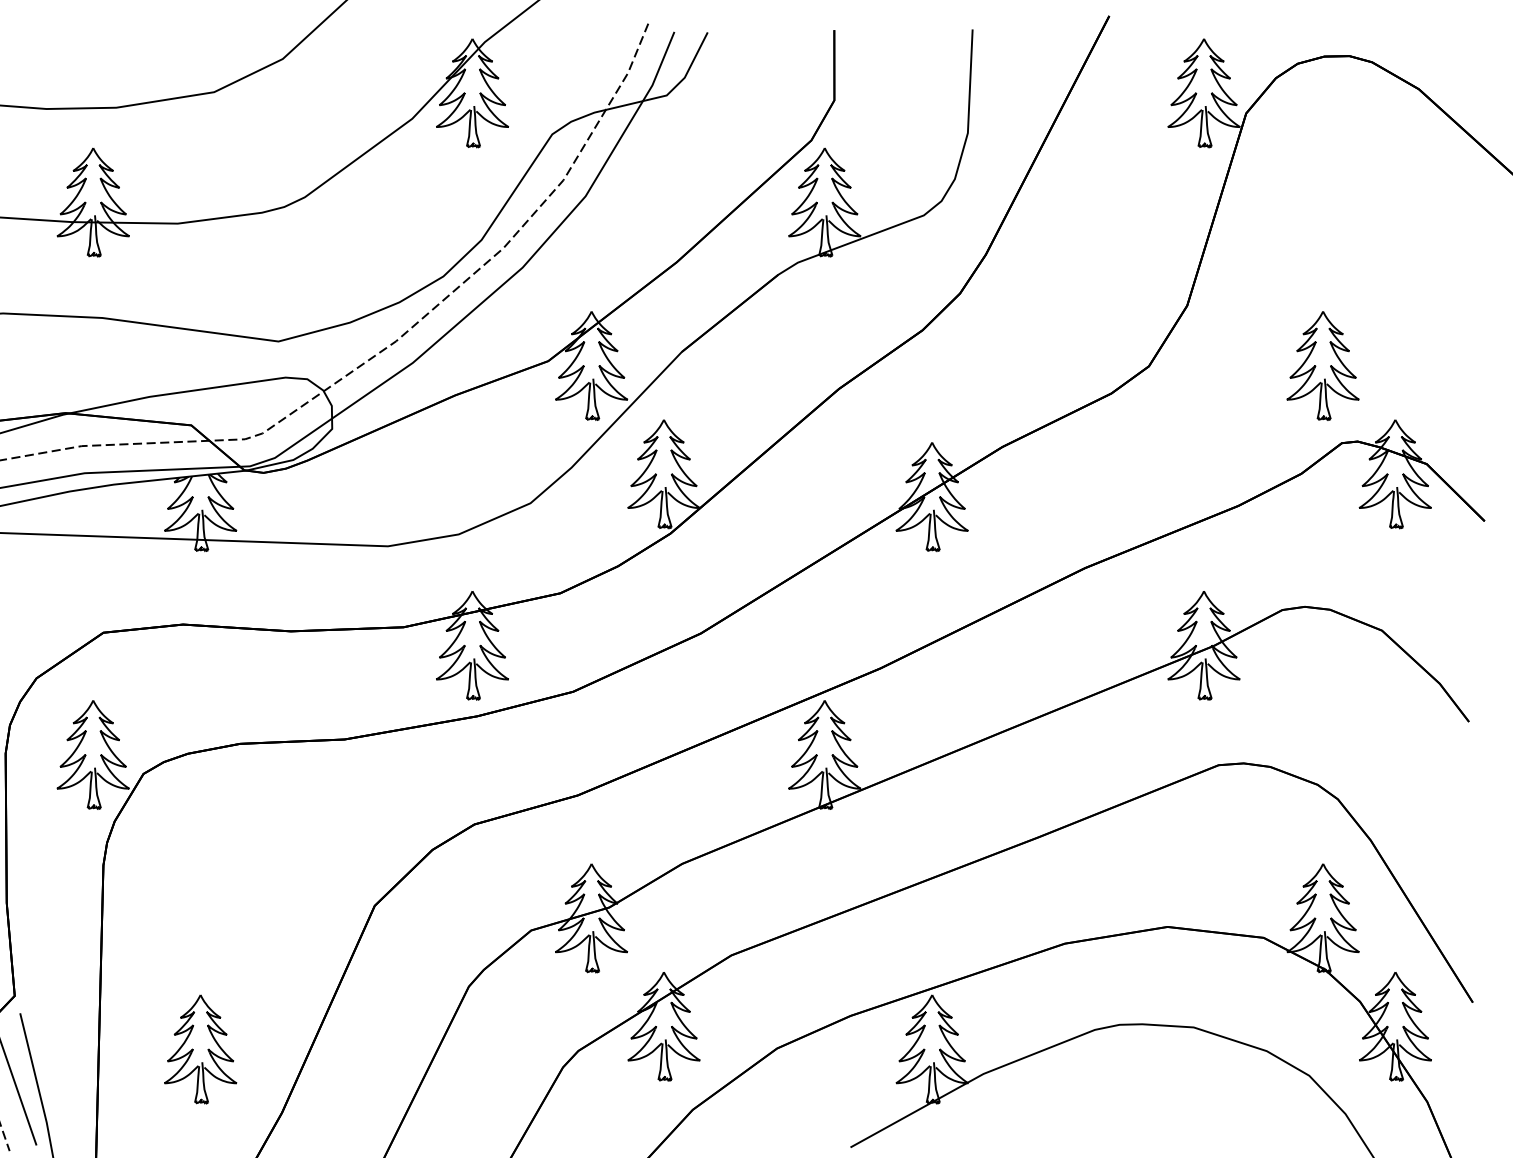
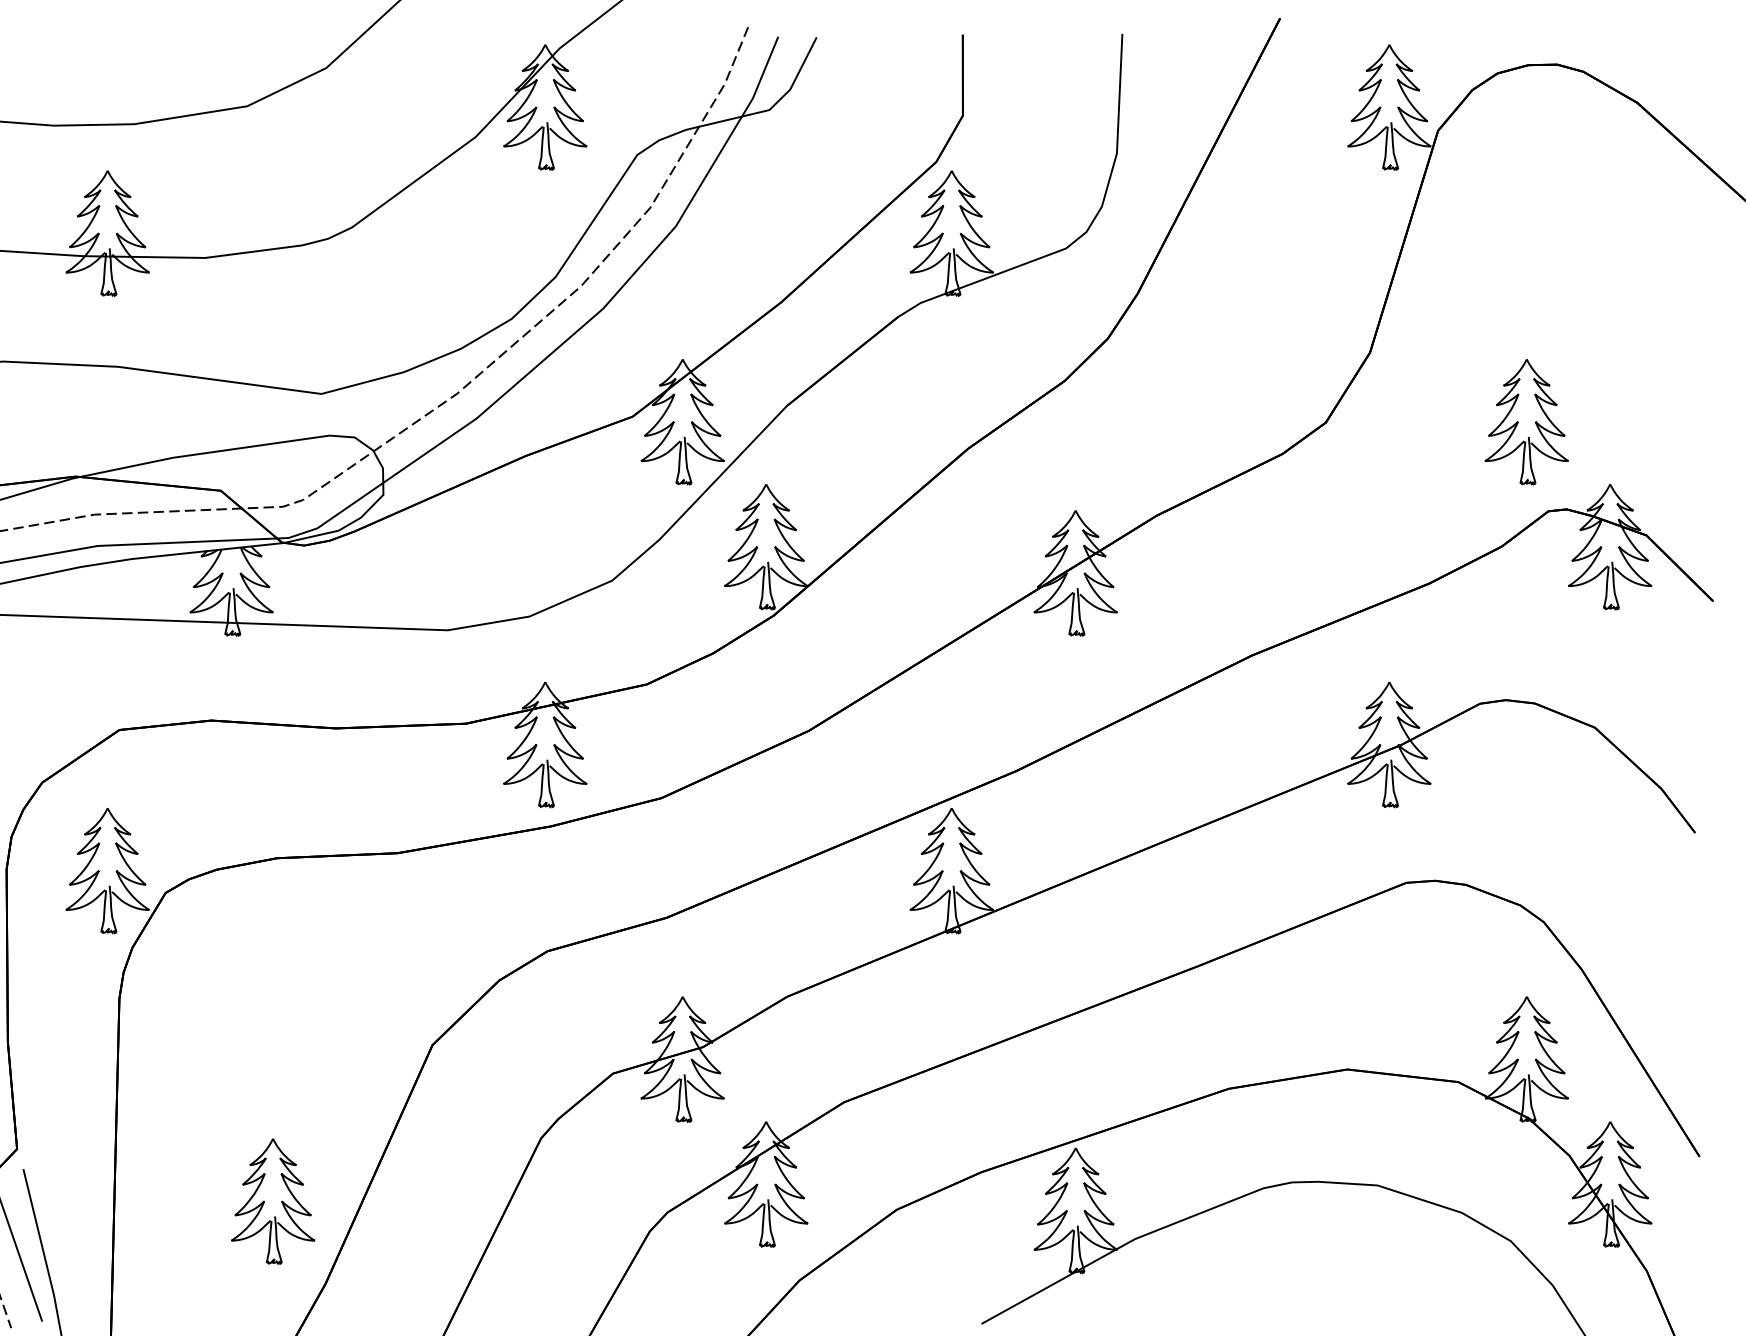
part: (200, 1049) -> (272, 1201), moved

